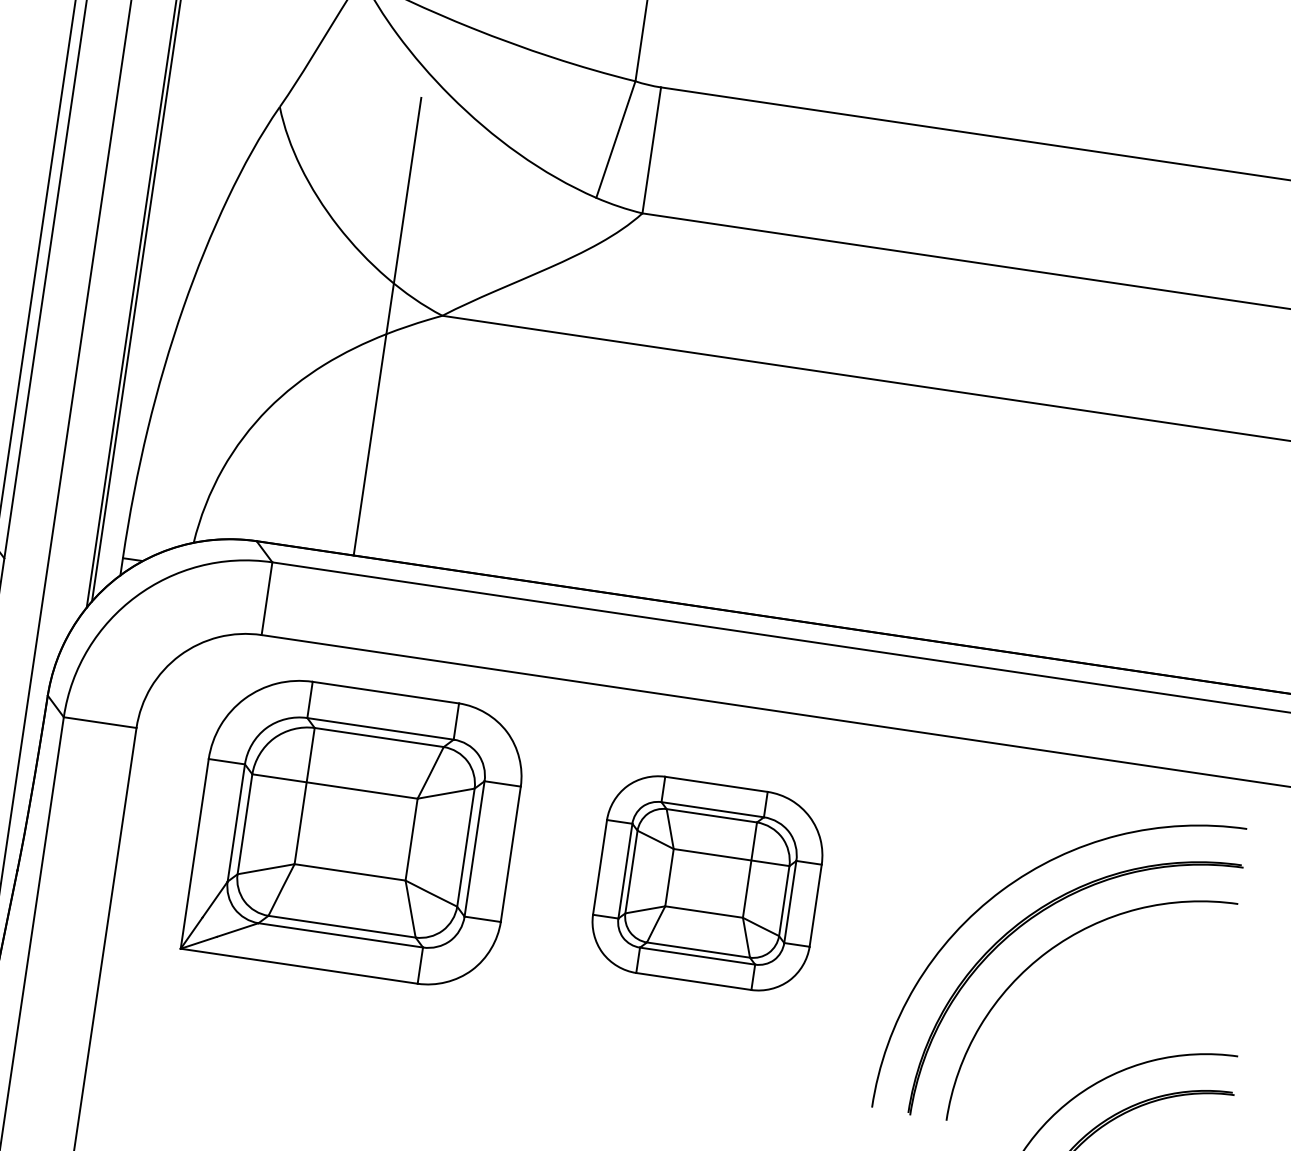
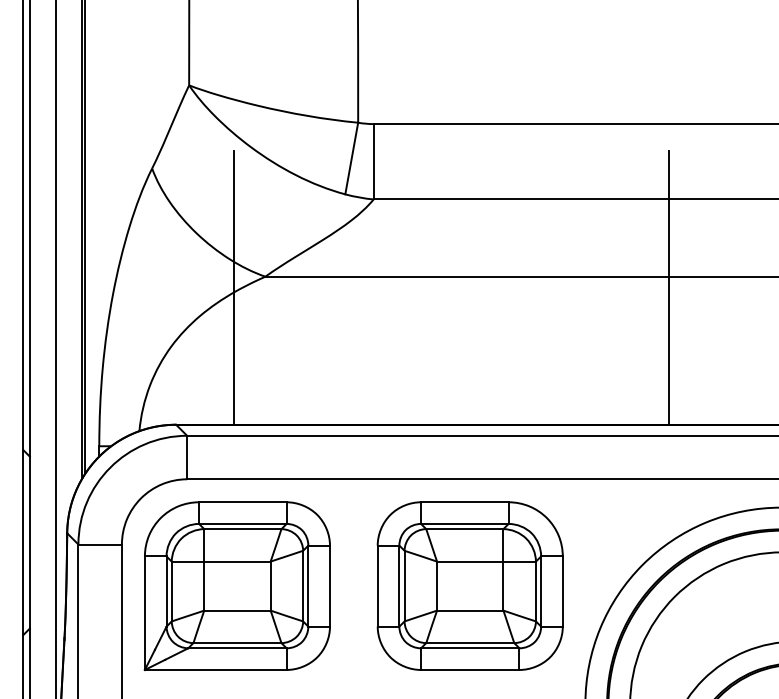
line: (1115, 433) -> (669, 287), added
part: (354, 830) -> (236, 585), moved
part: (707, 882) -> (469, 585), size x1.43

